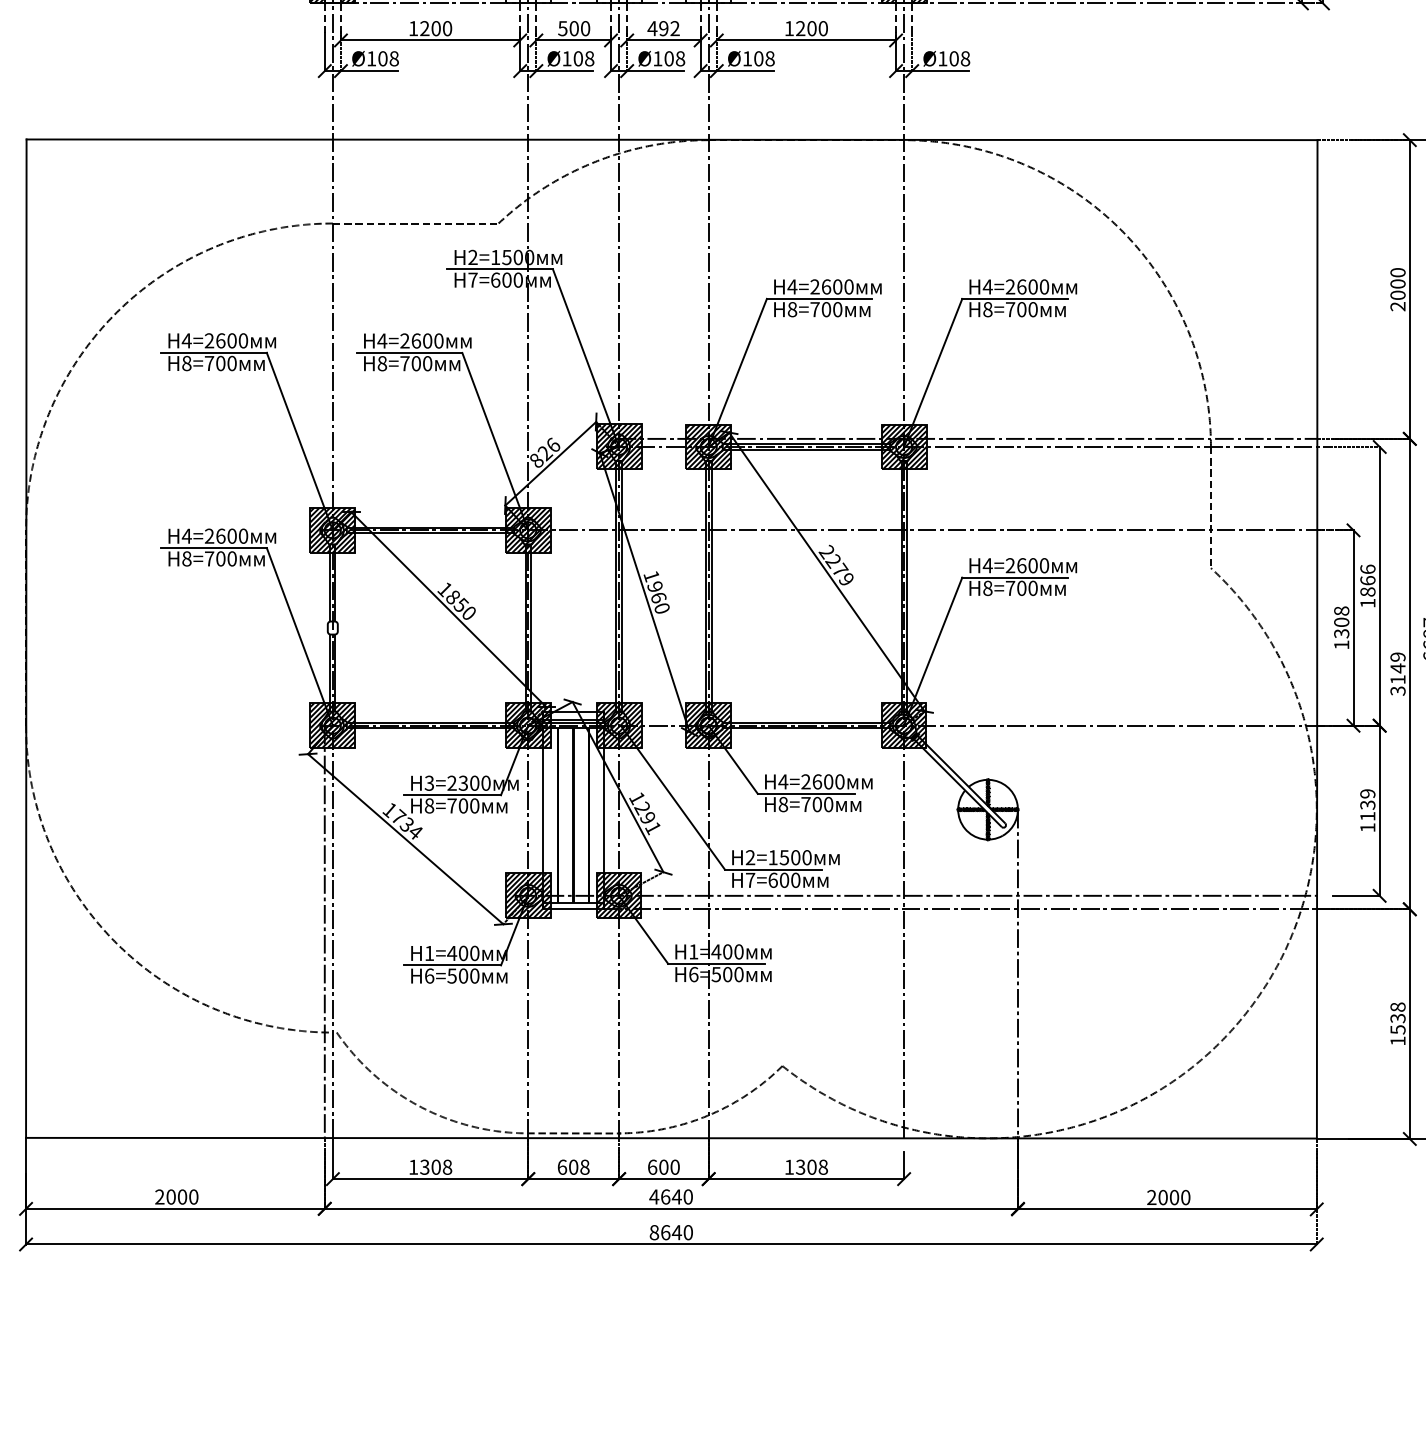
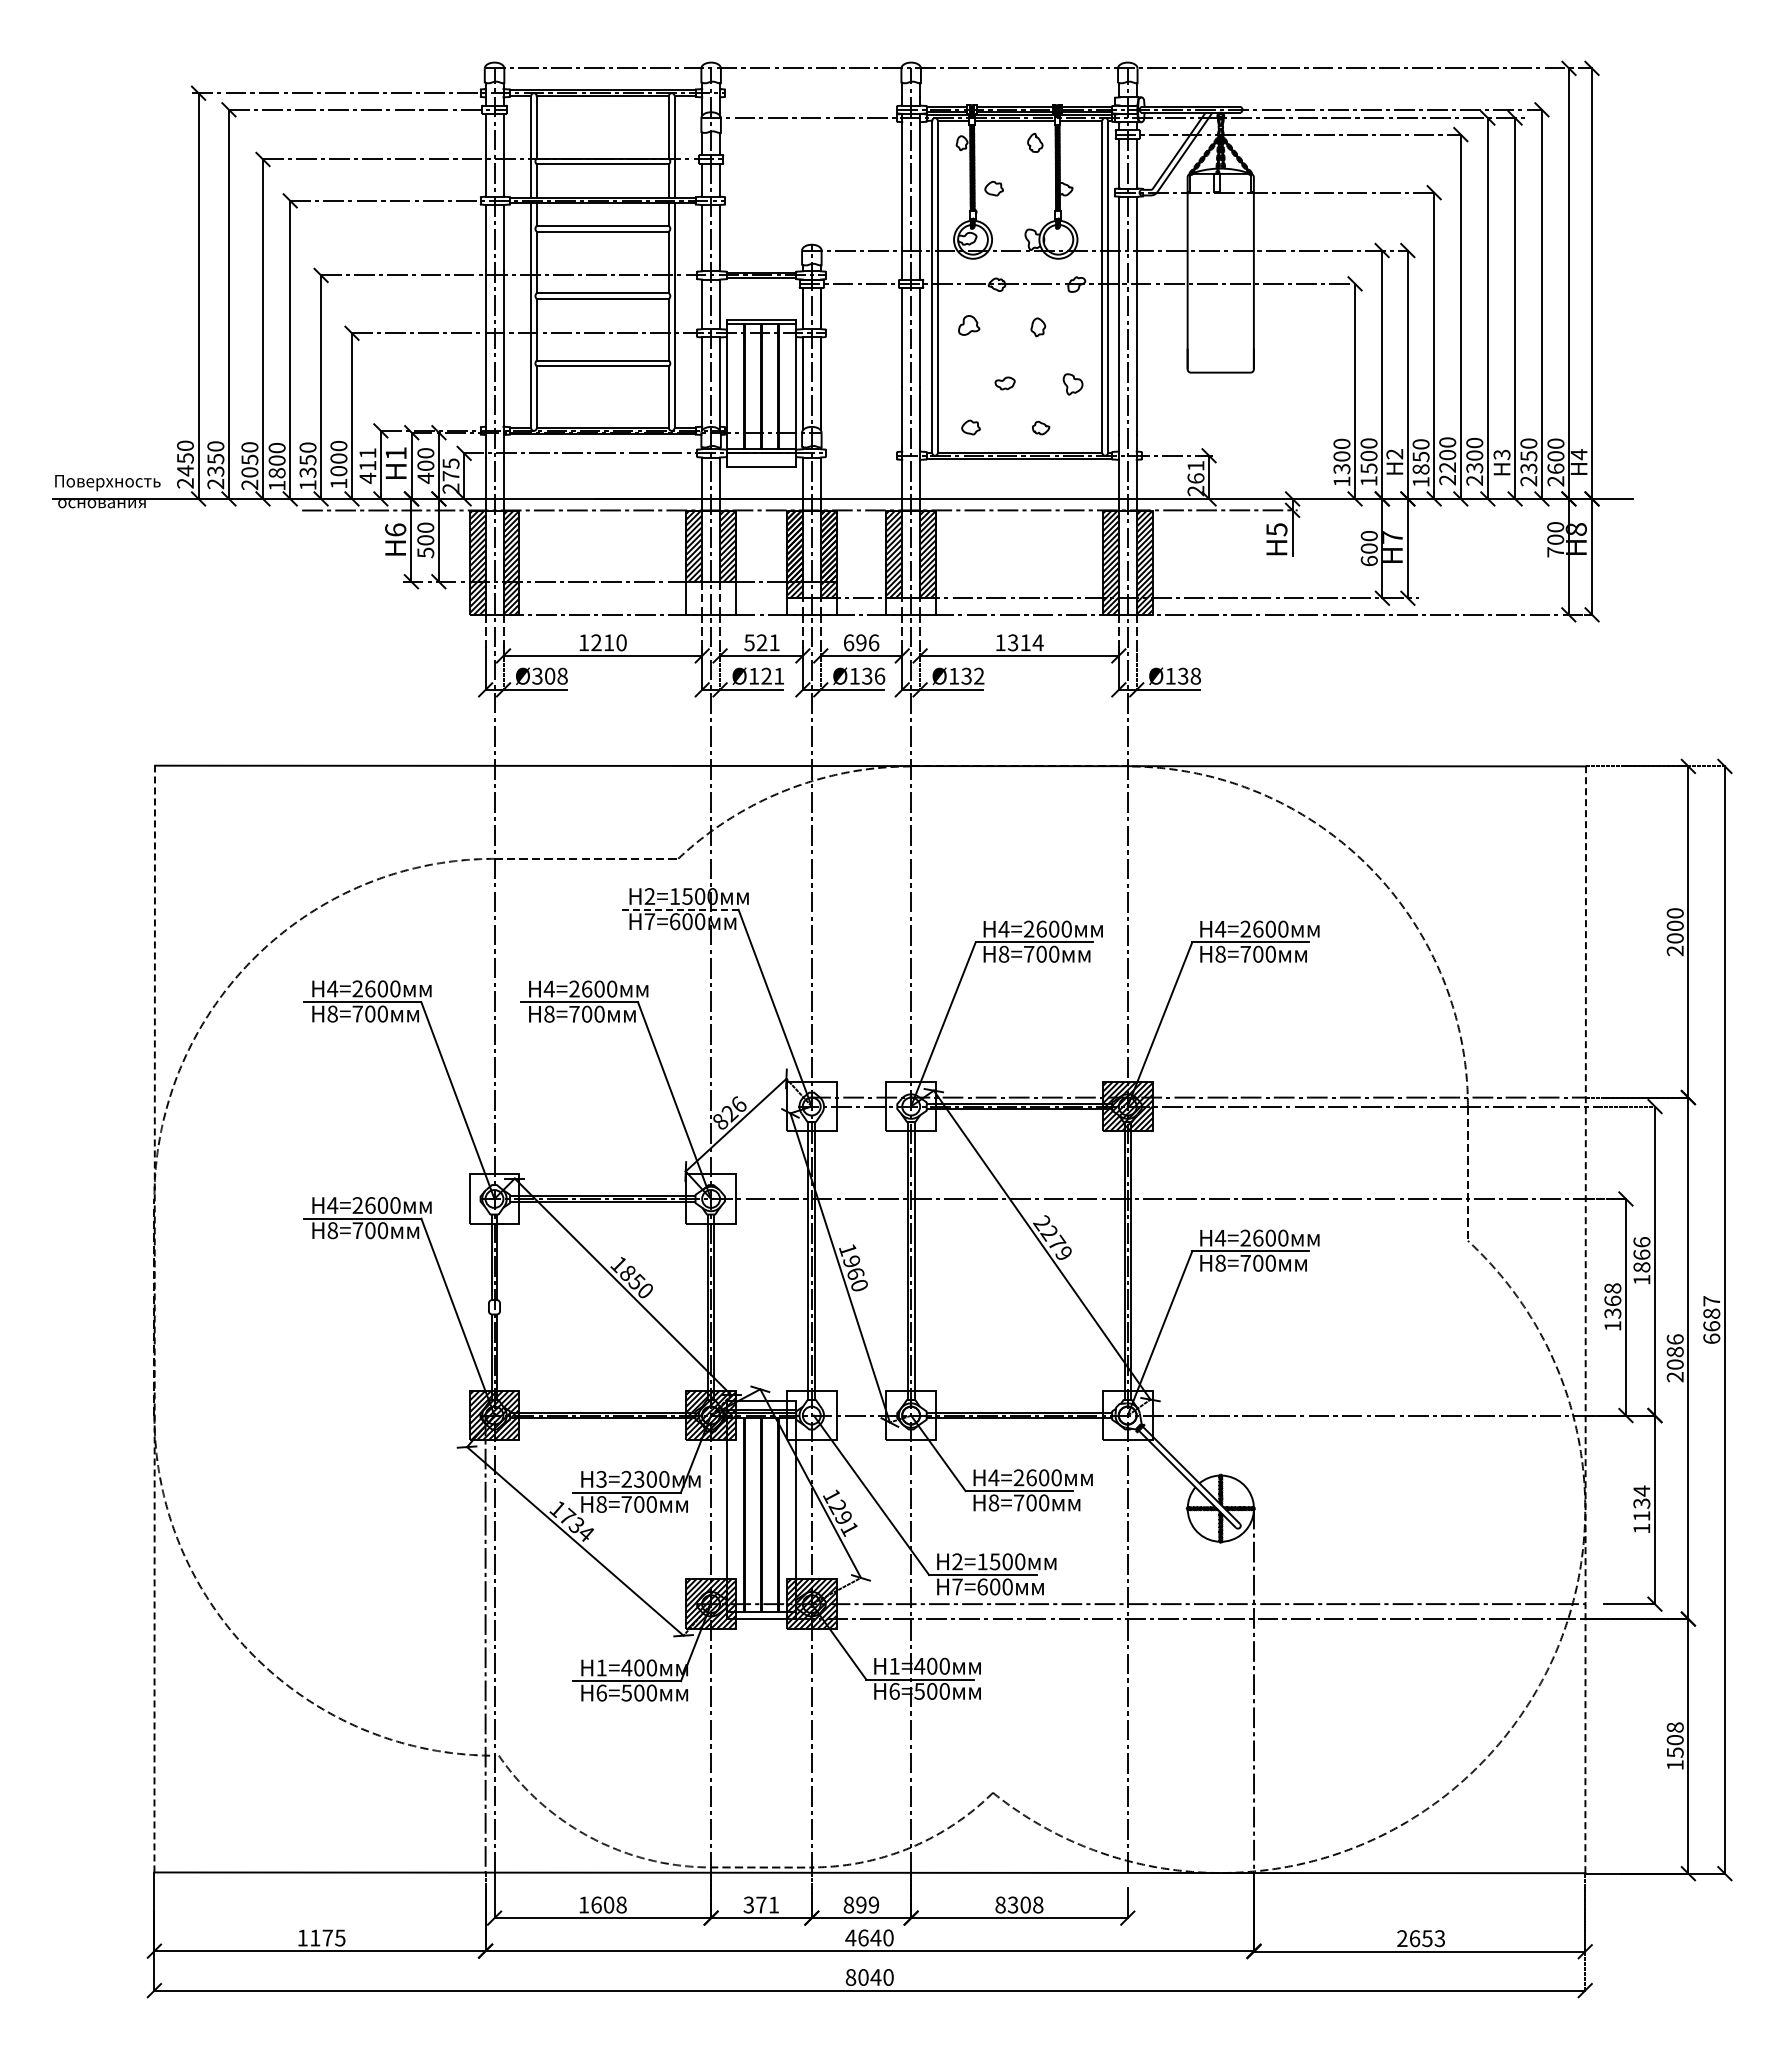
text: (436, 28) -> (609, 642), 1200 -> 1210
text: (579, 28) -> (767, 642), 500 -> 521
text: (663, 28) -> (861, 642), 492 -> 696
text: (811, 28) -> (1025, 642), 1200 -> 1314
text: (371, 58) -> (537, 675), Ø108 -> Ø308
text: (583, 58) -> (772, 675), Ø108 -> Ø121
text: (674, 58) -> (873, 675), Ø108 -> Ø136
text: (764, 58) -> (972, 675), Ø108 -> Ø132
text: (954, 58) -> (1183, 675), Ø108 -> Ø138
line: (500, 269) -> (680, 909), solid -> dashed
hatch: (618, 446) -> (811, 1106), removed
hatch: (709, 446) -> (911, 1106), removed
hatch: (332, 529) -> (494, 1198), removed
hatch: (528, 529) -> (711, 1198), removed
text: (1341, 621) -> (1612, 1300), 1308 -> 1368
line: (26, 638) -> (154, 1318), solid -> dashed
line: (1317, 639) -> (1585, 1319), solid -> dashed
text: (1397, 674) -> (1674, 1358), 3149 -> 2086
hatch: (618, 725) -> (811, 1415), removed
hatch: (708, 725) -> (910, 1415), removed
hatch: (903, 725) -> (1127, 1415), removed
text: (1367, 793) -> (1641, 1490), 1139 -> 1134
text: (1397, 1018) -> (1674, 1740), 1538 -> 1508
text: (424, 1166) -> (596, 1904), 1308 -> 1608
text: (573, 1166) -> (761, 1904), 608 -> 371
text: (663, 1166) -> (861, 1904), 600 -> 899
text: (789, 1166) -> (1000, 1904), 1308 -> 8308
text: (176, 1196) -> (321, 1937), 2000 -> 1175
text: (1174, 1197) -> (1427, 1938), 2000 -> 2653
text: (665, 1232) -> (863, 1977), 8640 -> 8040

